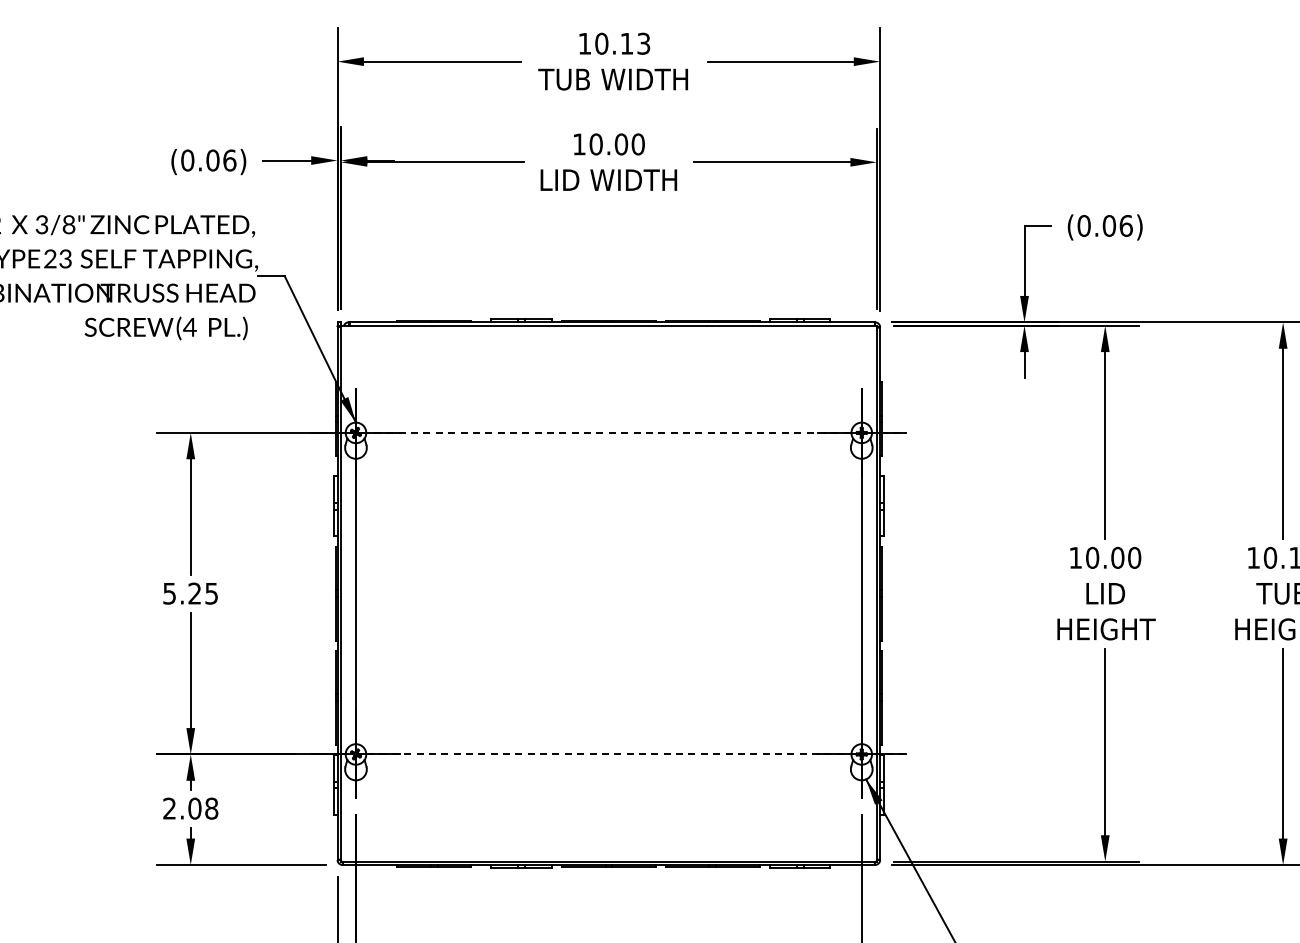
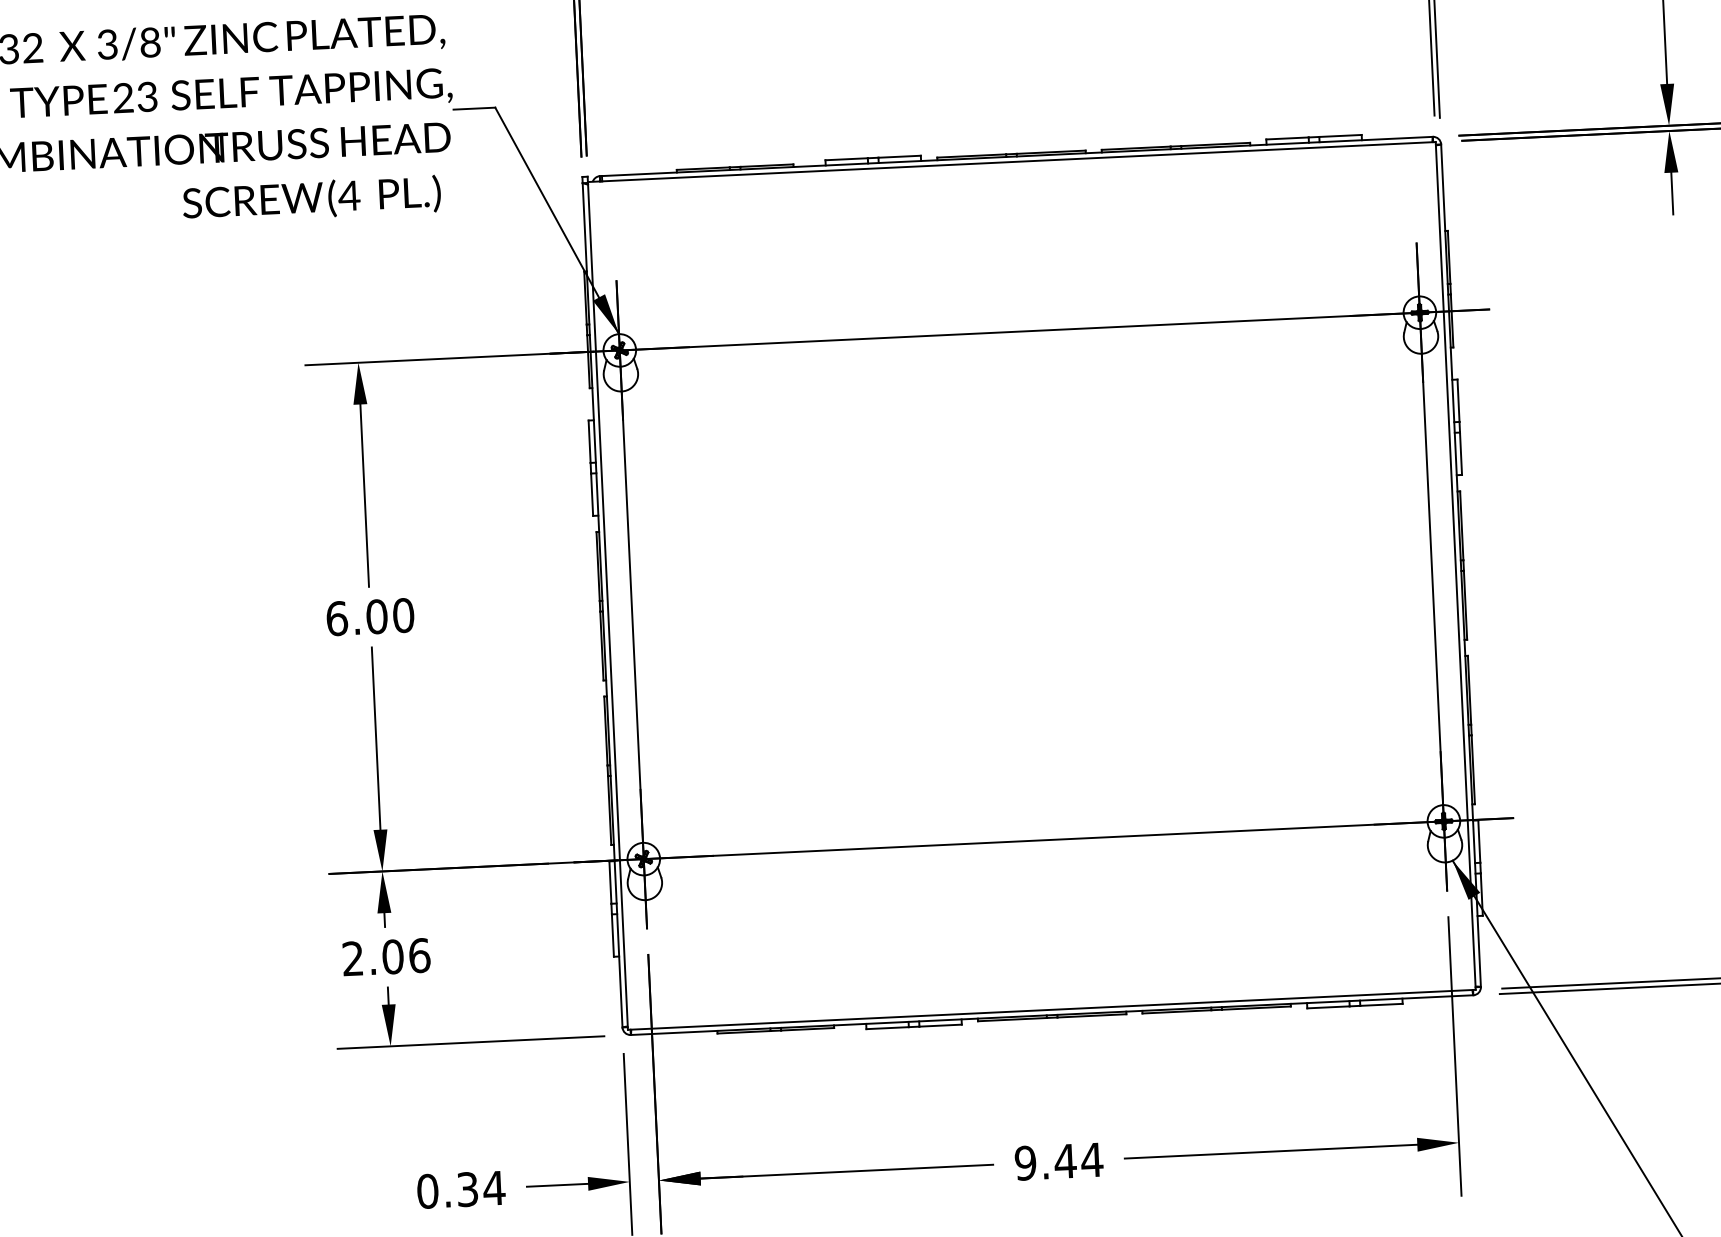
line: (608, 432) -> (1019, 330), dashed -> solid
text: (190, 593) -> (369, 616), 5.25 -> 6.00
line: (608, 754) -> (1043, 840), dashed -> solid
text: (211, 808) -> (419, 955), 2.08 -> 2.06

